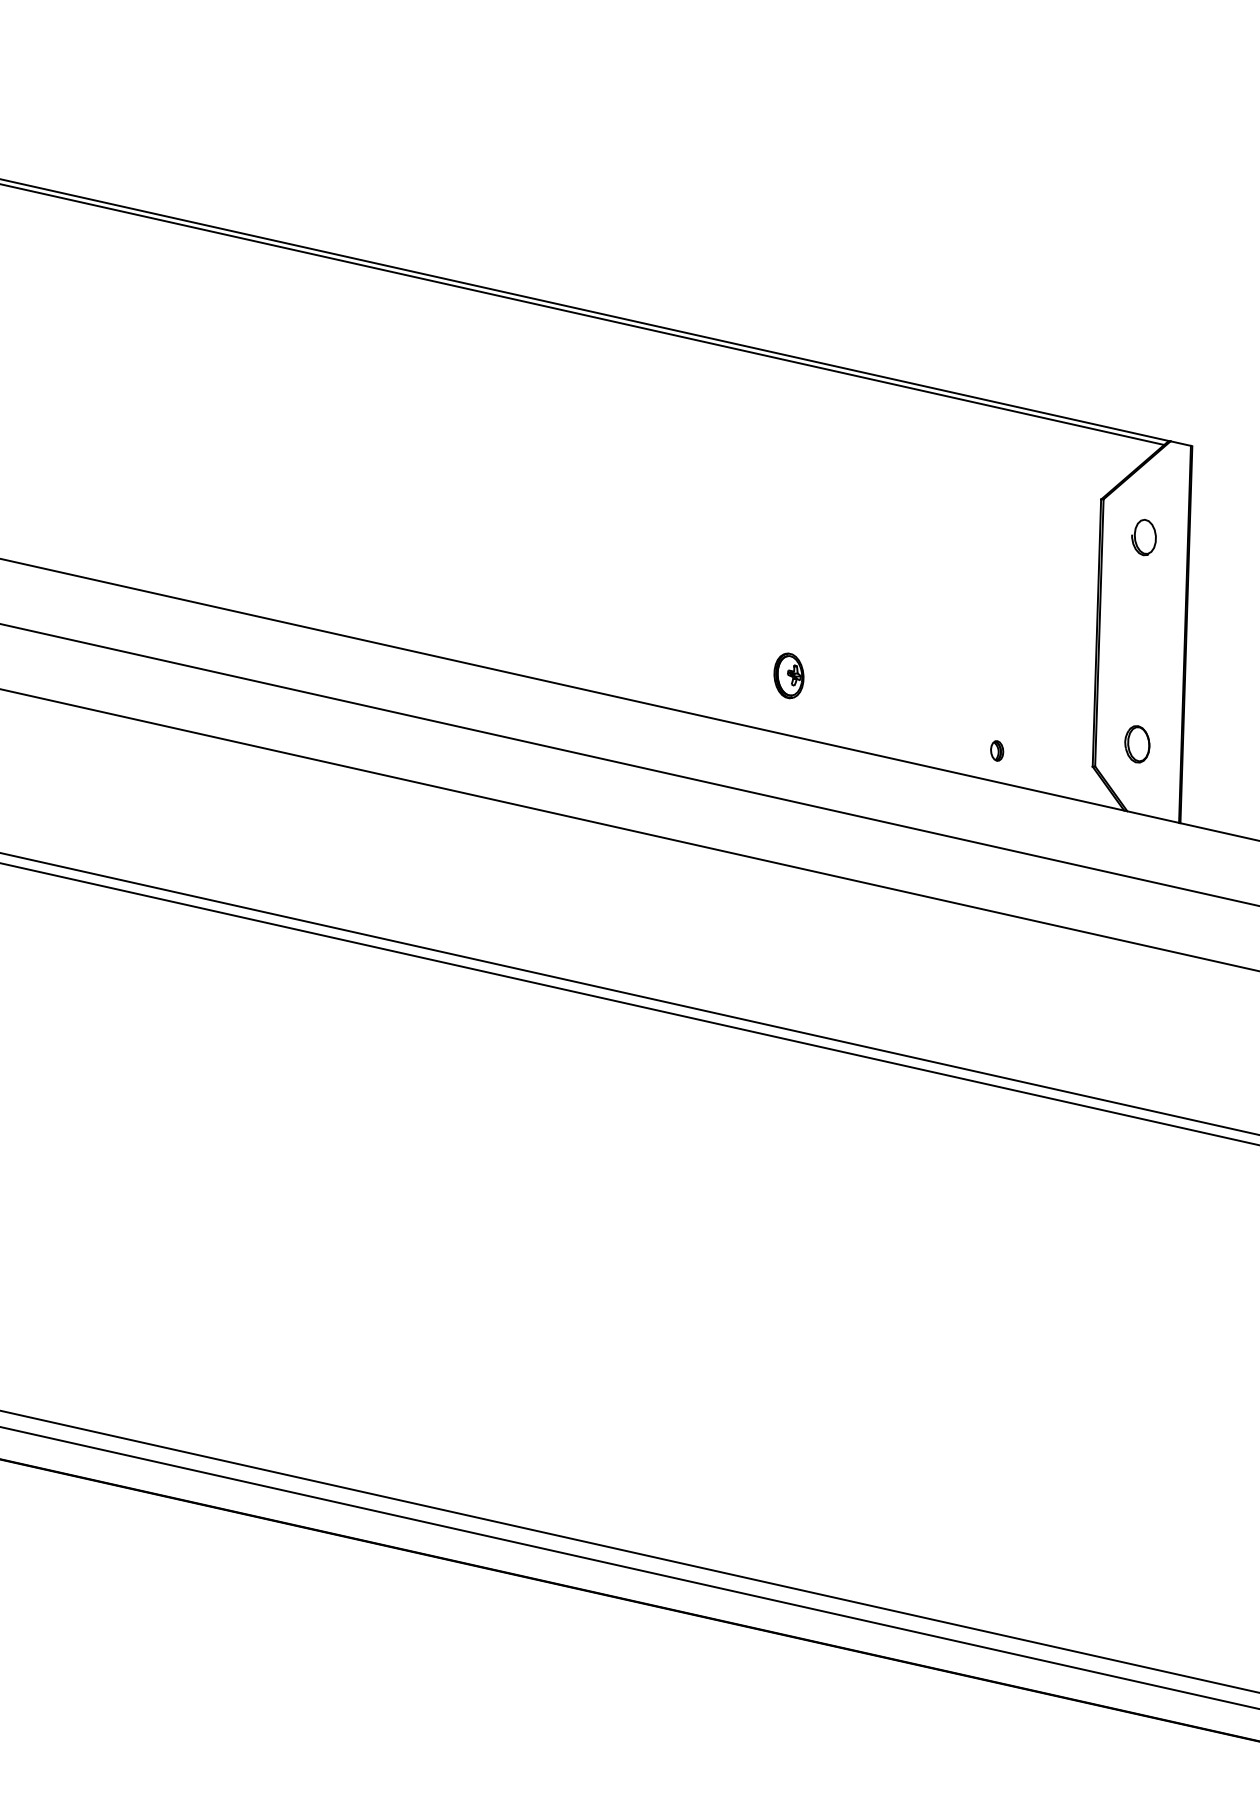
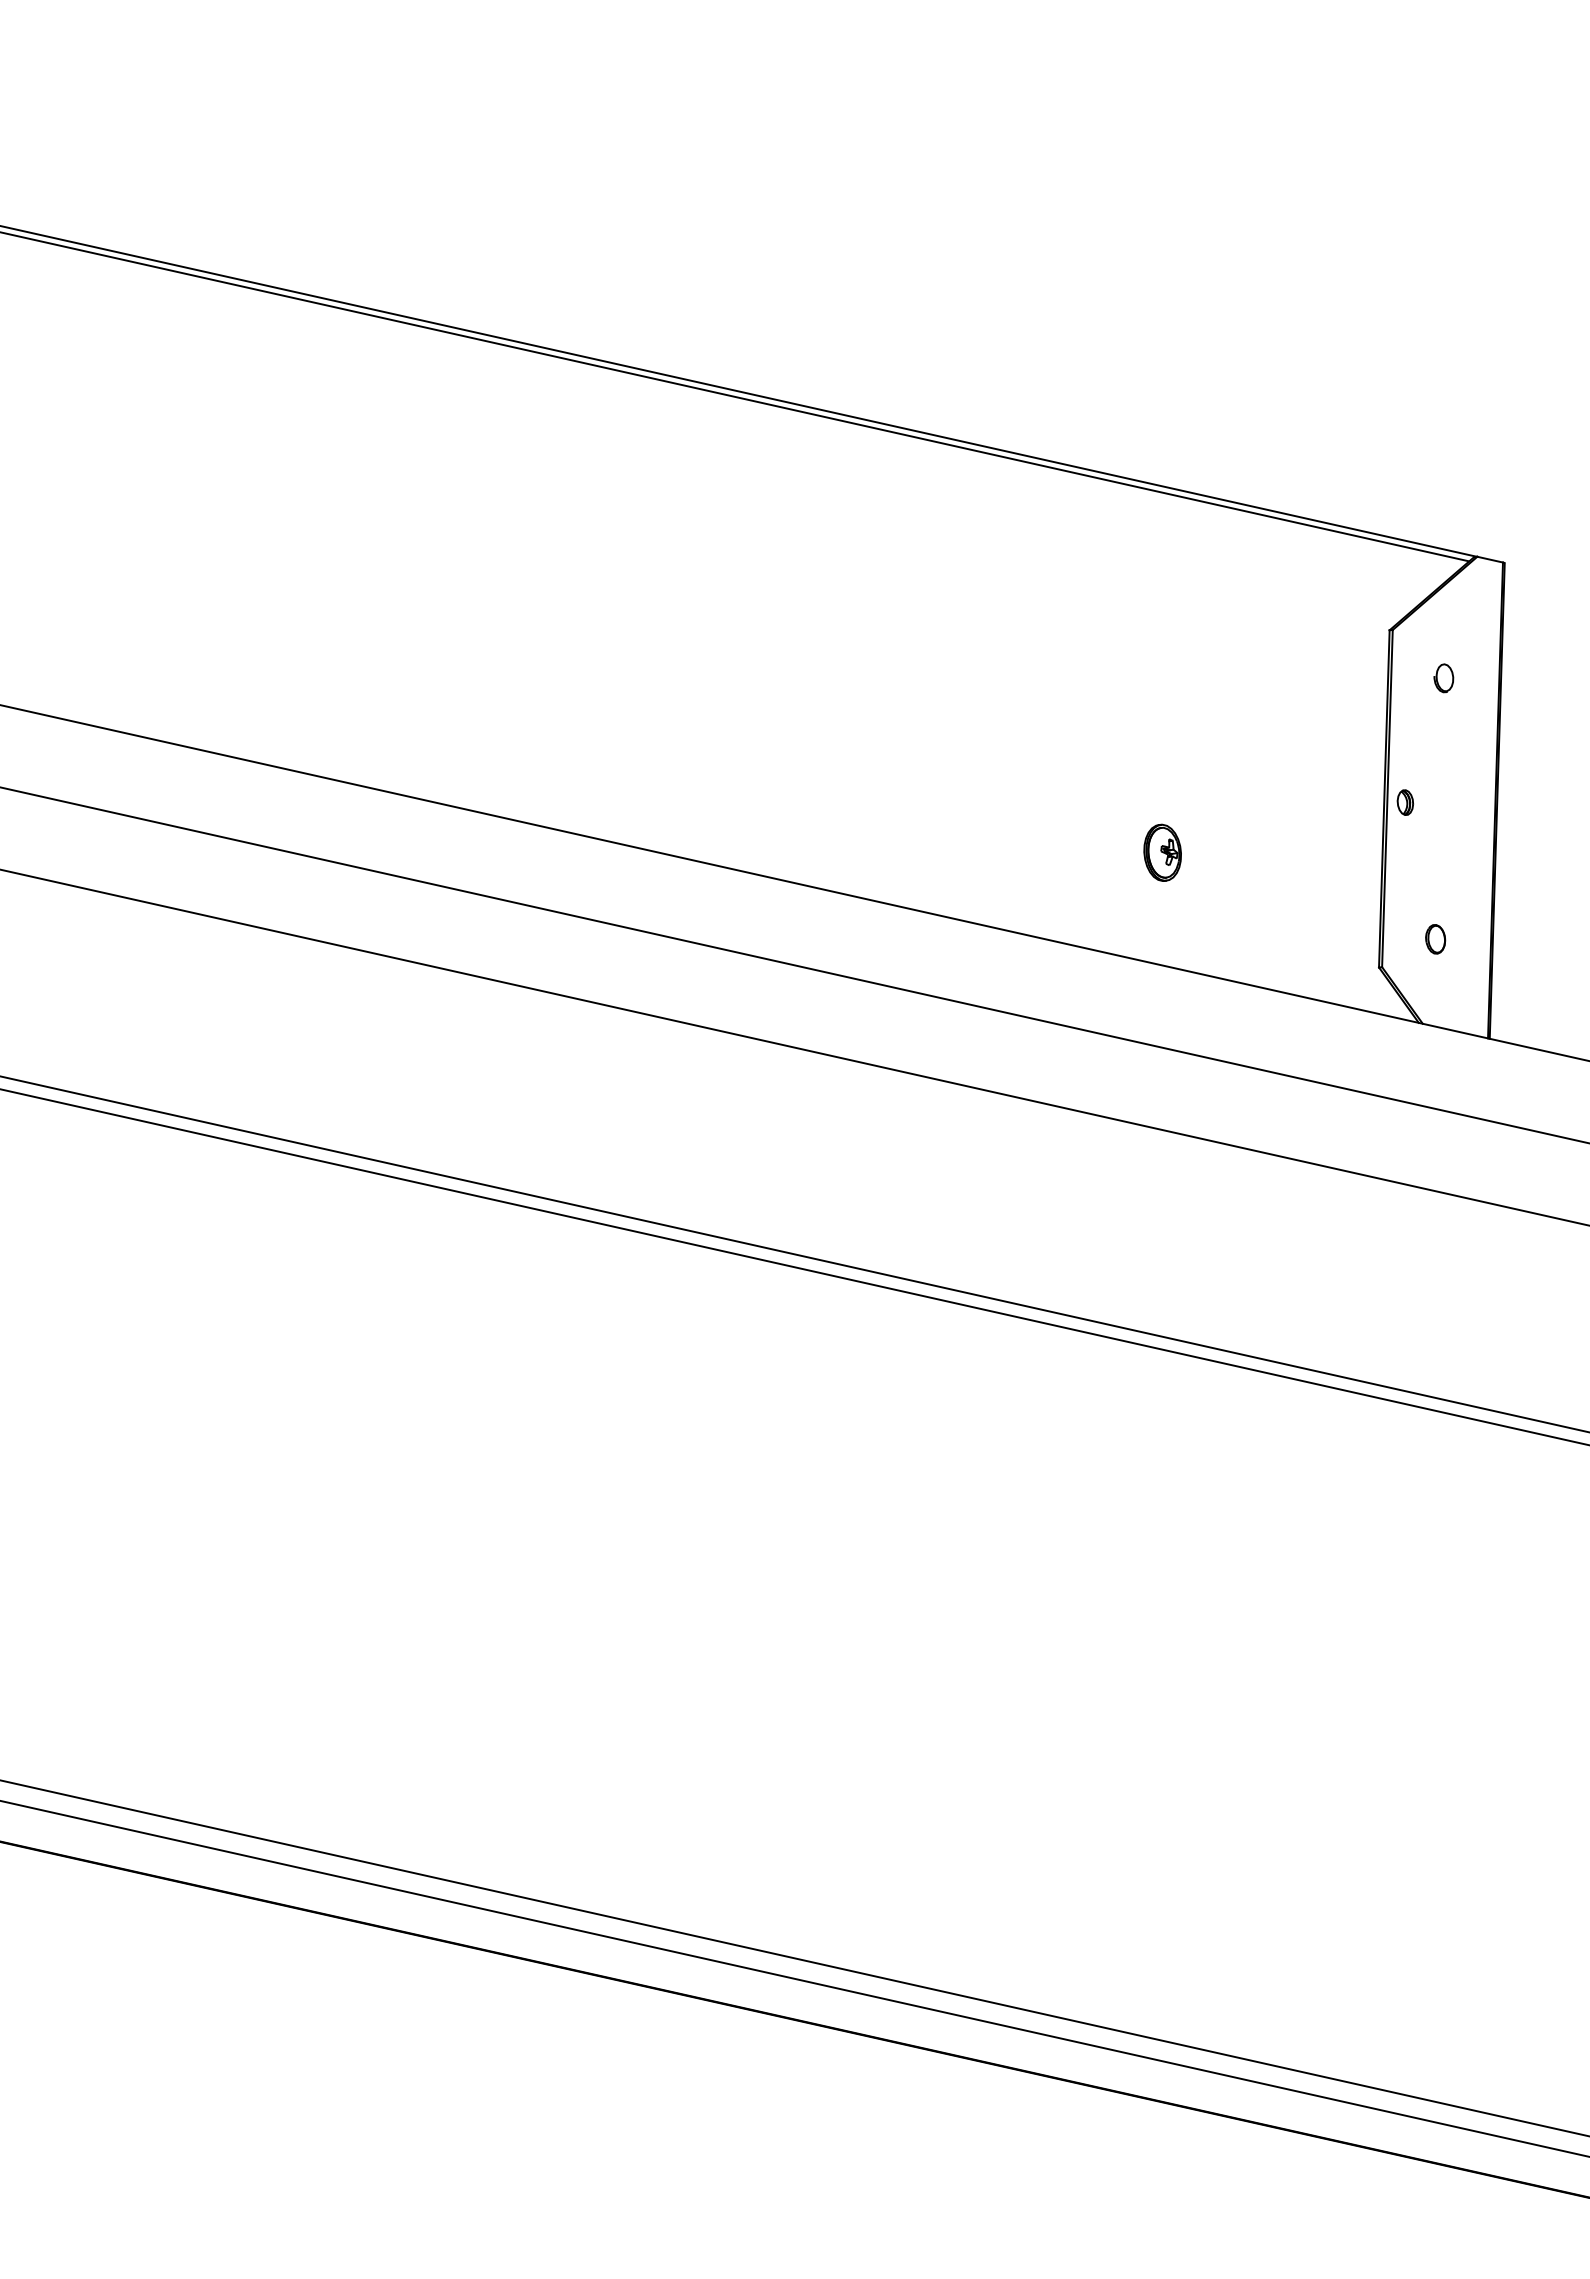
part: (1143, 537) -> (1443, 678), size x0.62
part: (788, 675) -> (1162, 852), moved
part: (1137, 744) -> (1435, 939), size x0.62
part: (996, 750) -> (1404, 802), moved

